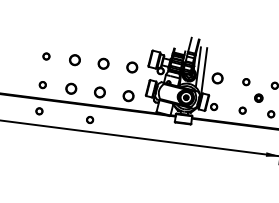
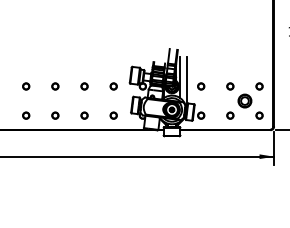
part: (75, 60) -> (55, 86), size x0.62
part: (103, 63) -> (84, 86), size x0.62
part: (131, 67) -> (113, 86), size x0.62
part: (218, 78) -> (201, 86), size x0.62
part: (71, 88) -> (55, 115), size x0.62
part: (99, 92) -> (84, 115), size x0.62
part: (128, 95) -> (113, 115), size x0.62
part: (258, 97) -> (244, 100), size x1.67
part: (39, 111) -> (26, 142), removed
part: (90, 119) -> (78, 144), removed

